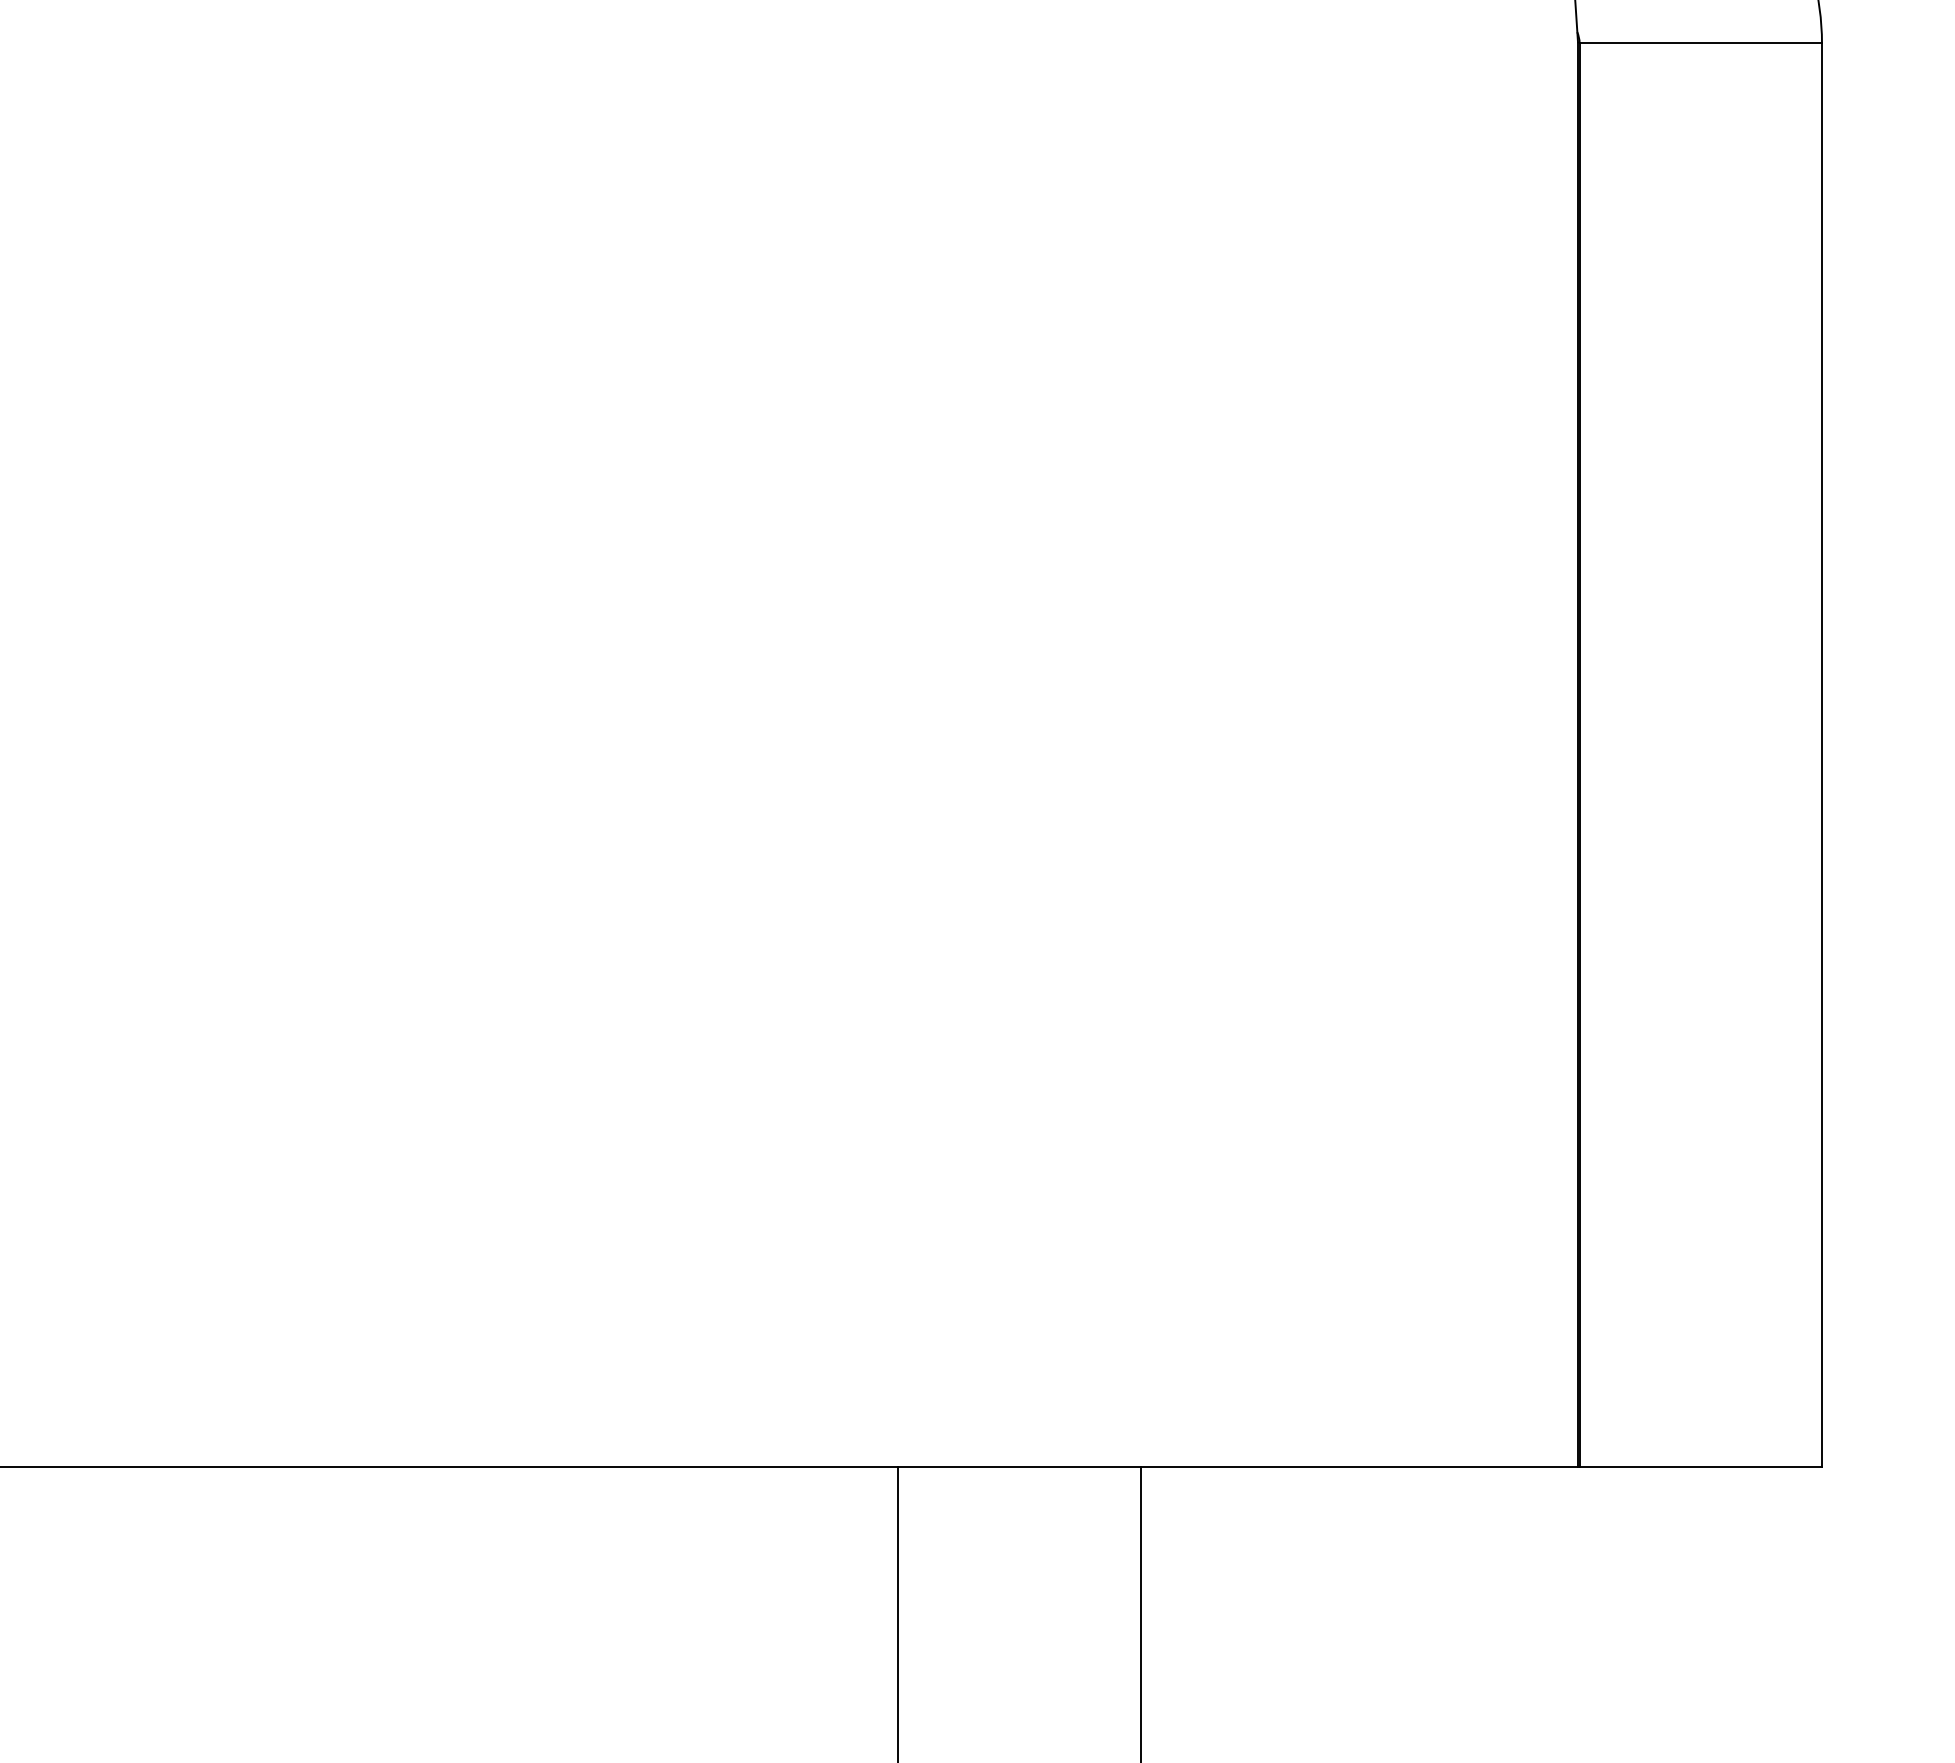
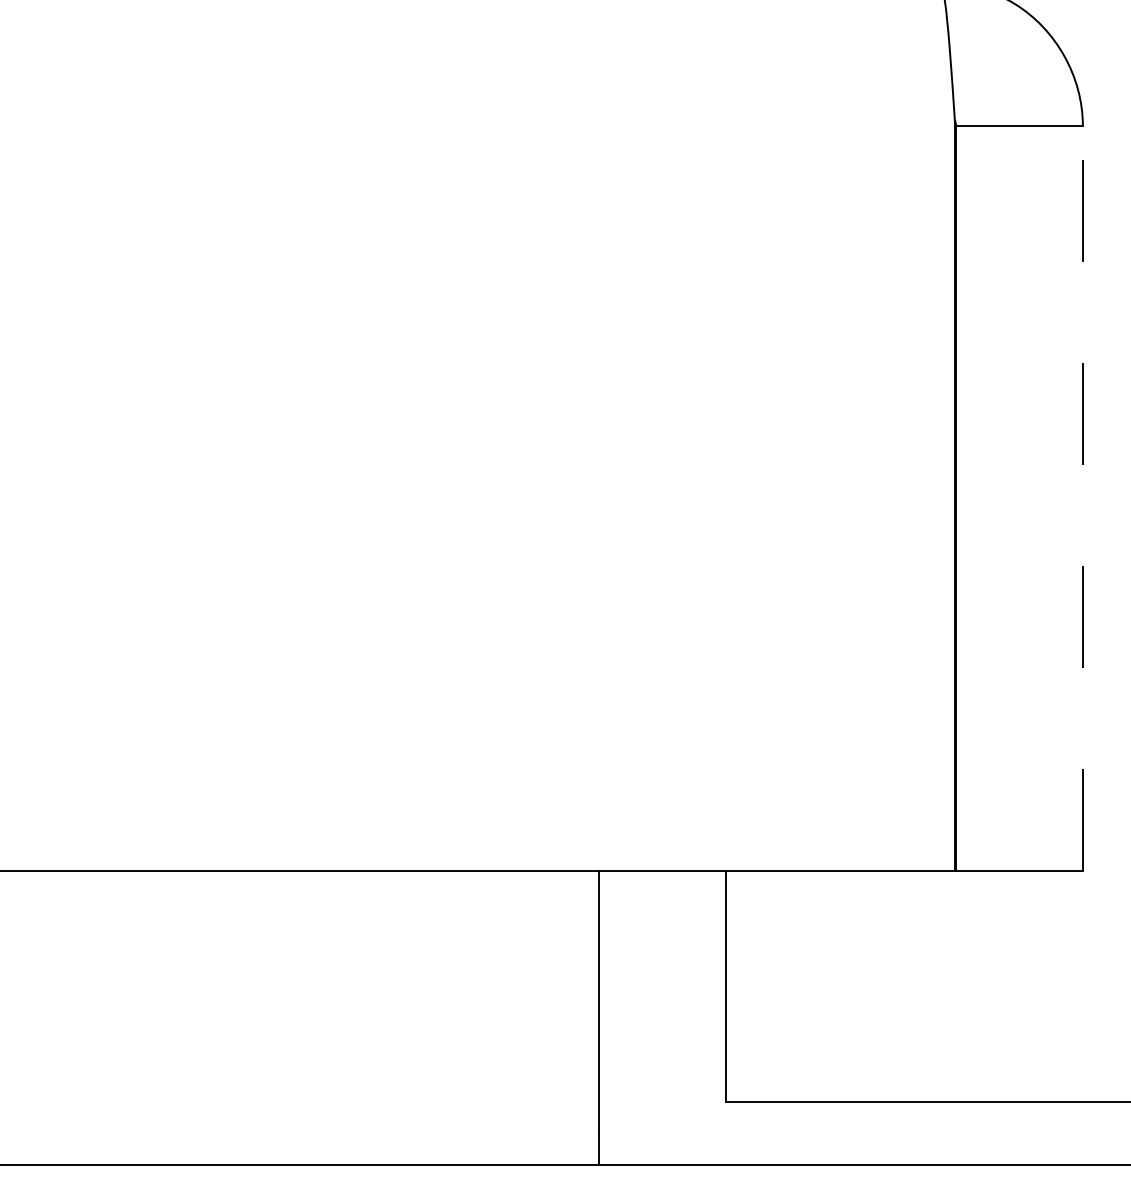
line: (1821, 755) -> (1082, 498), solid -> dashed

